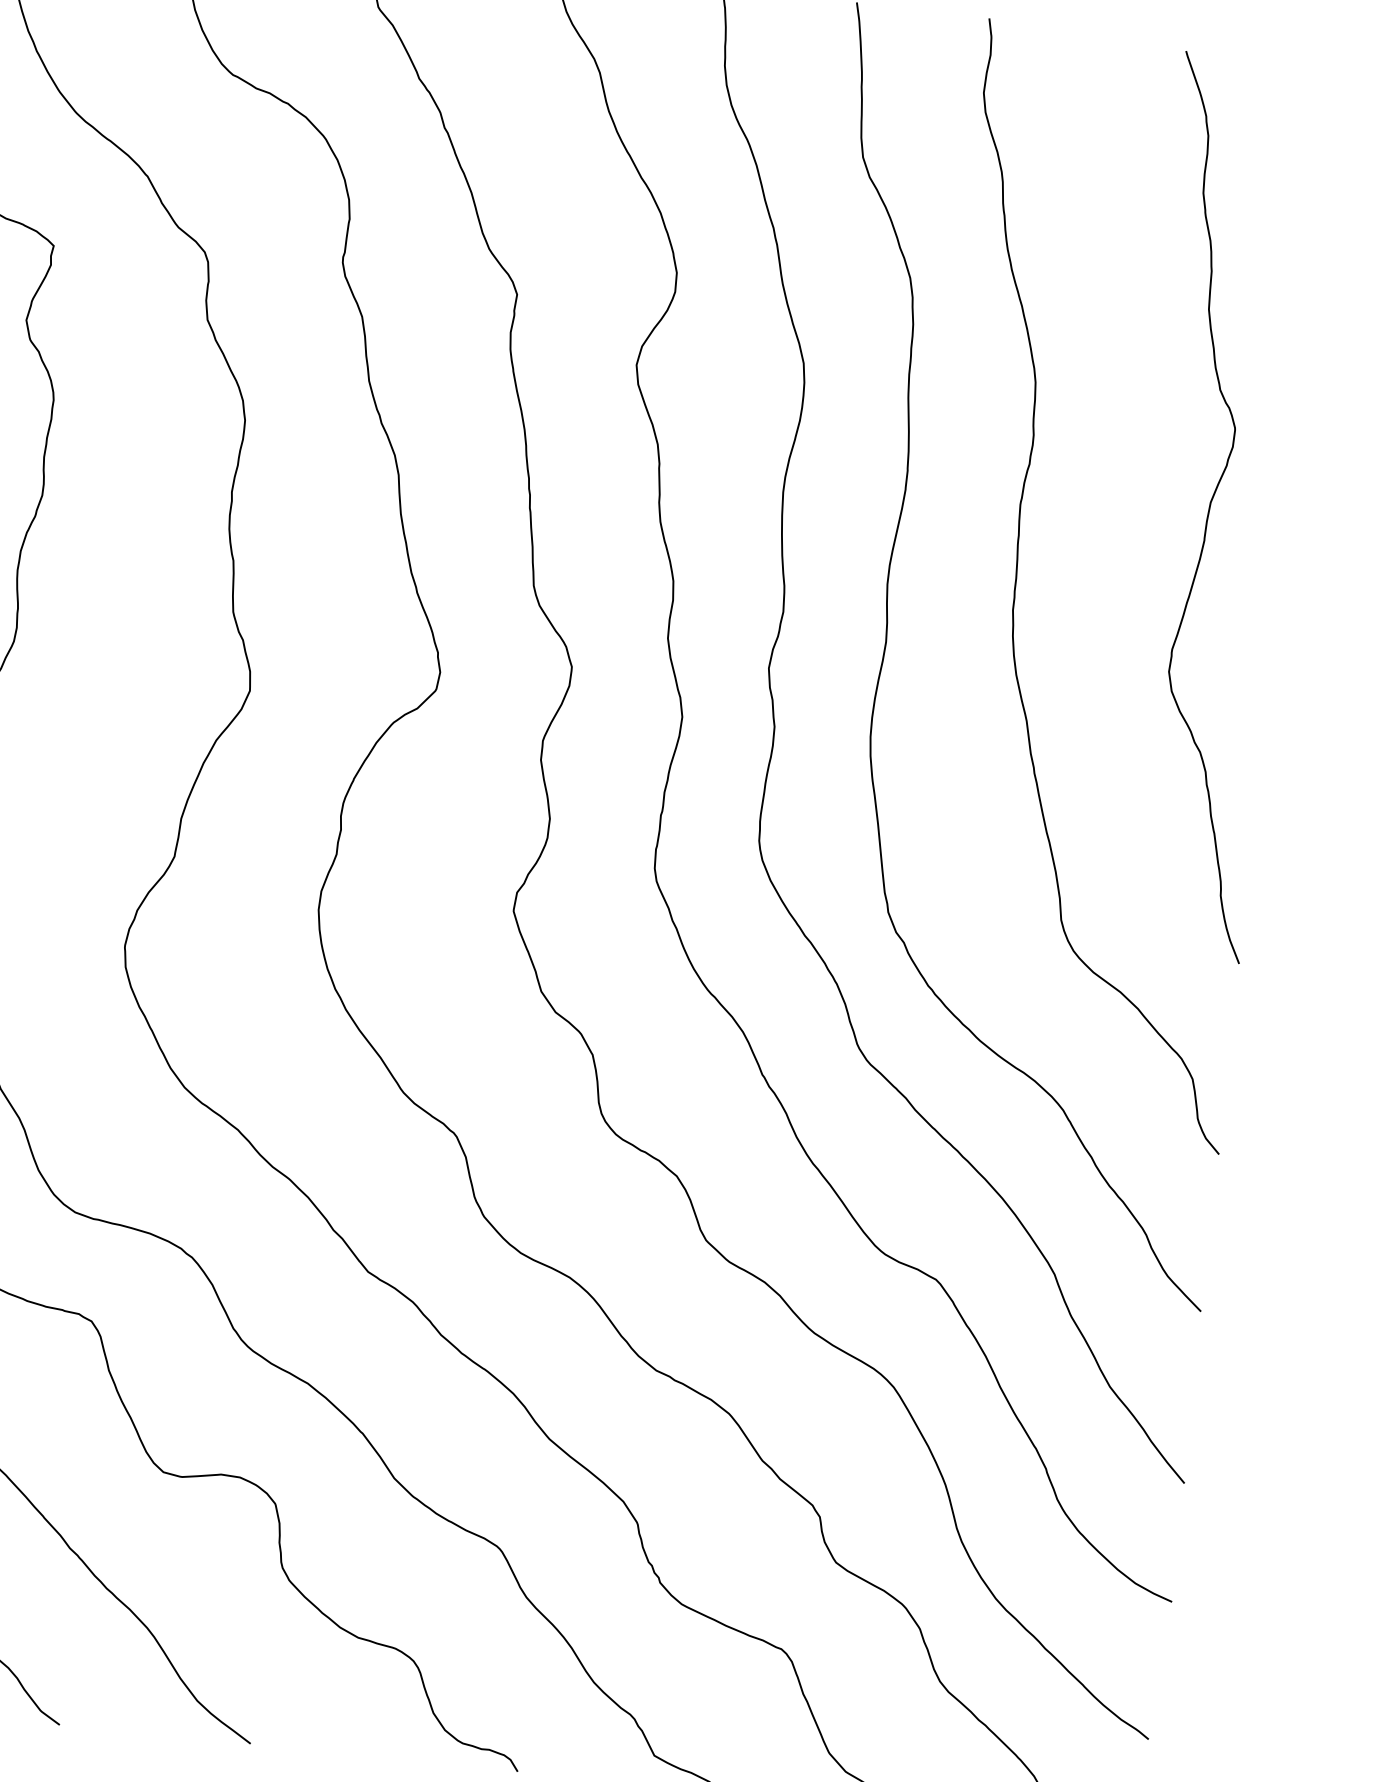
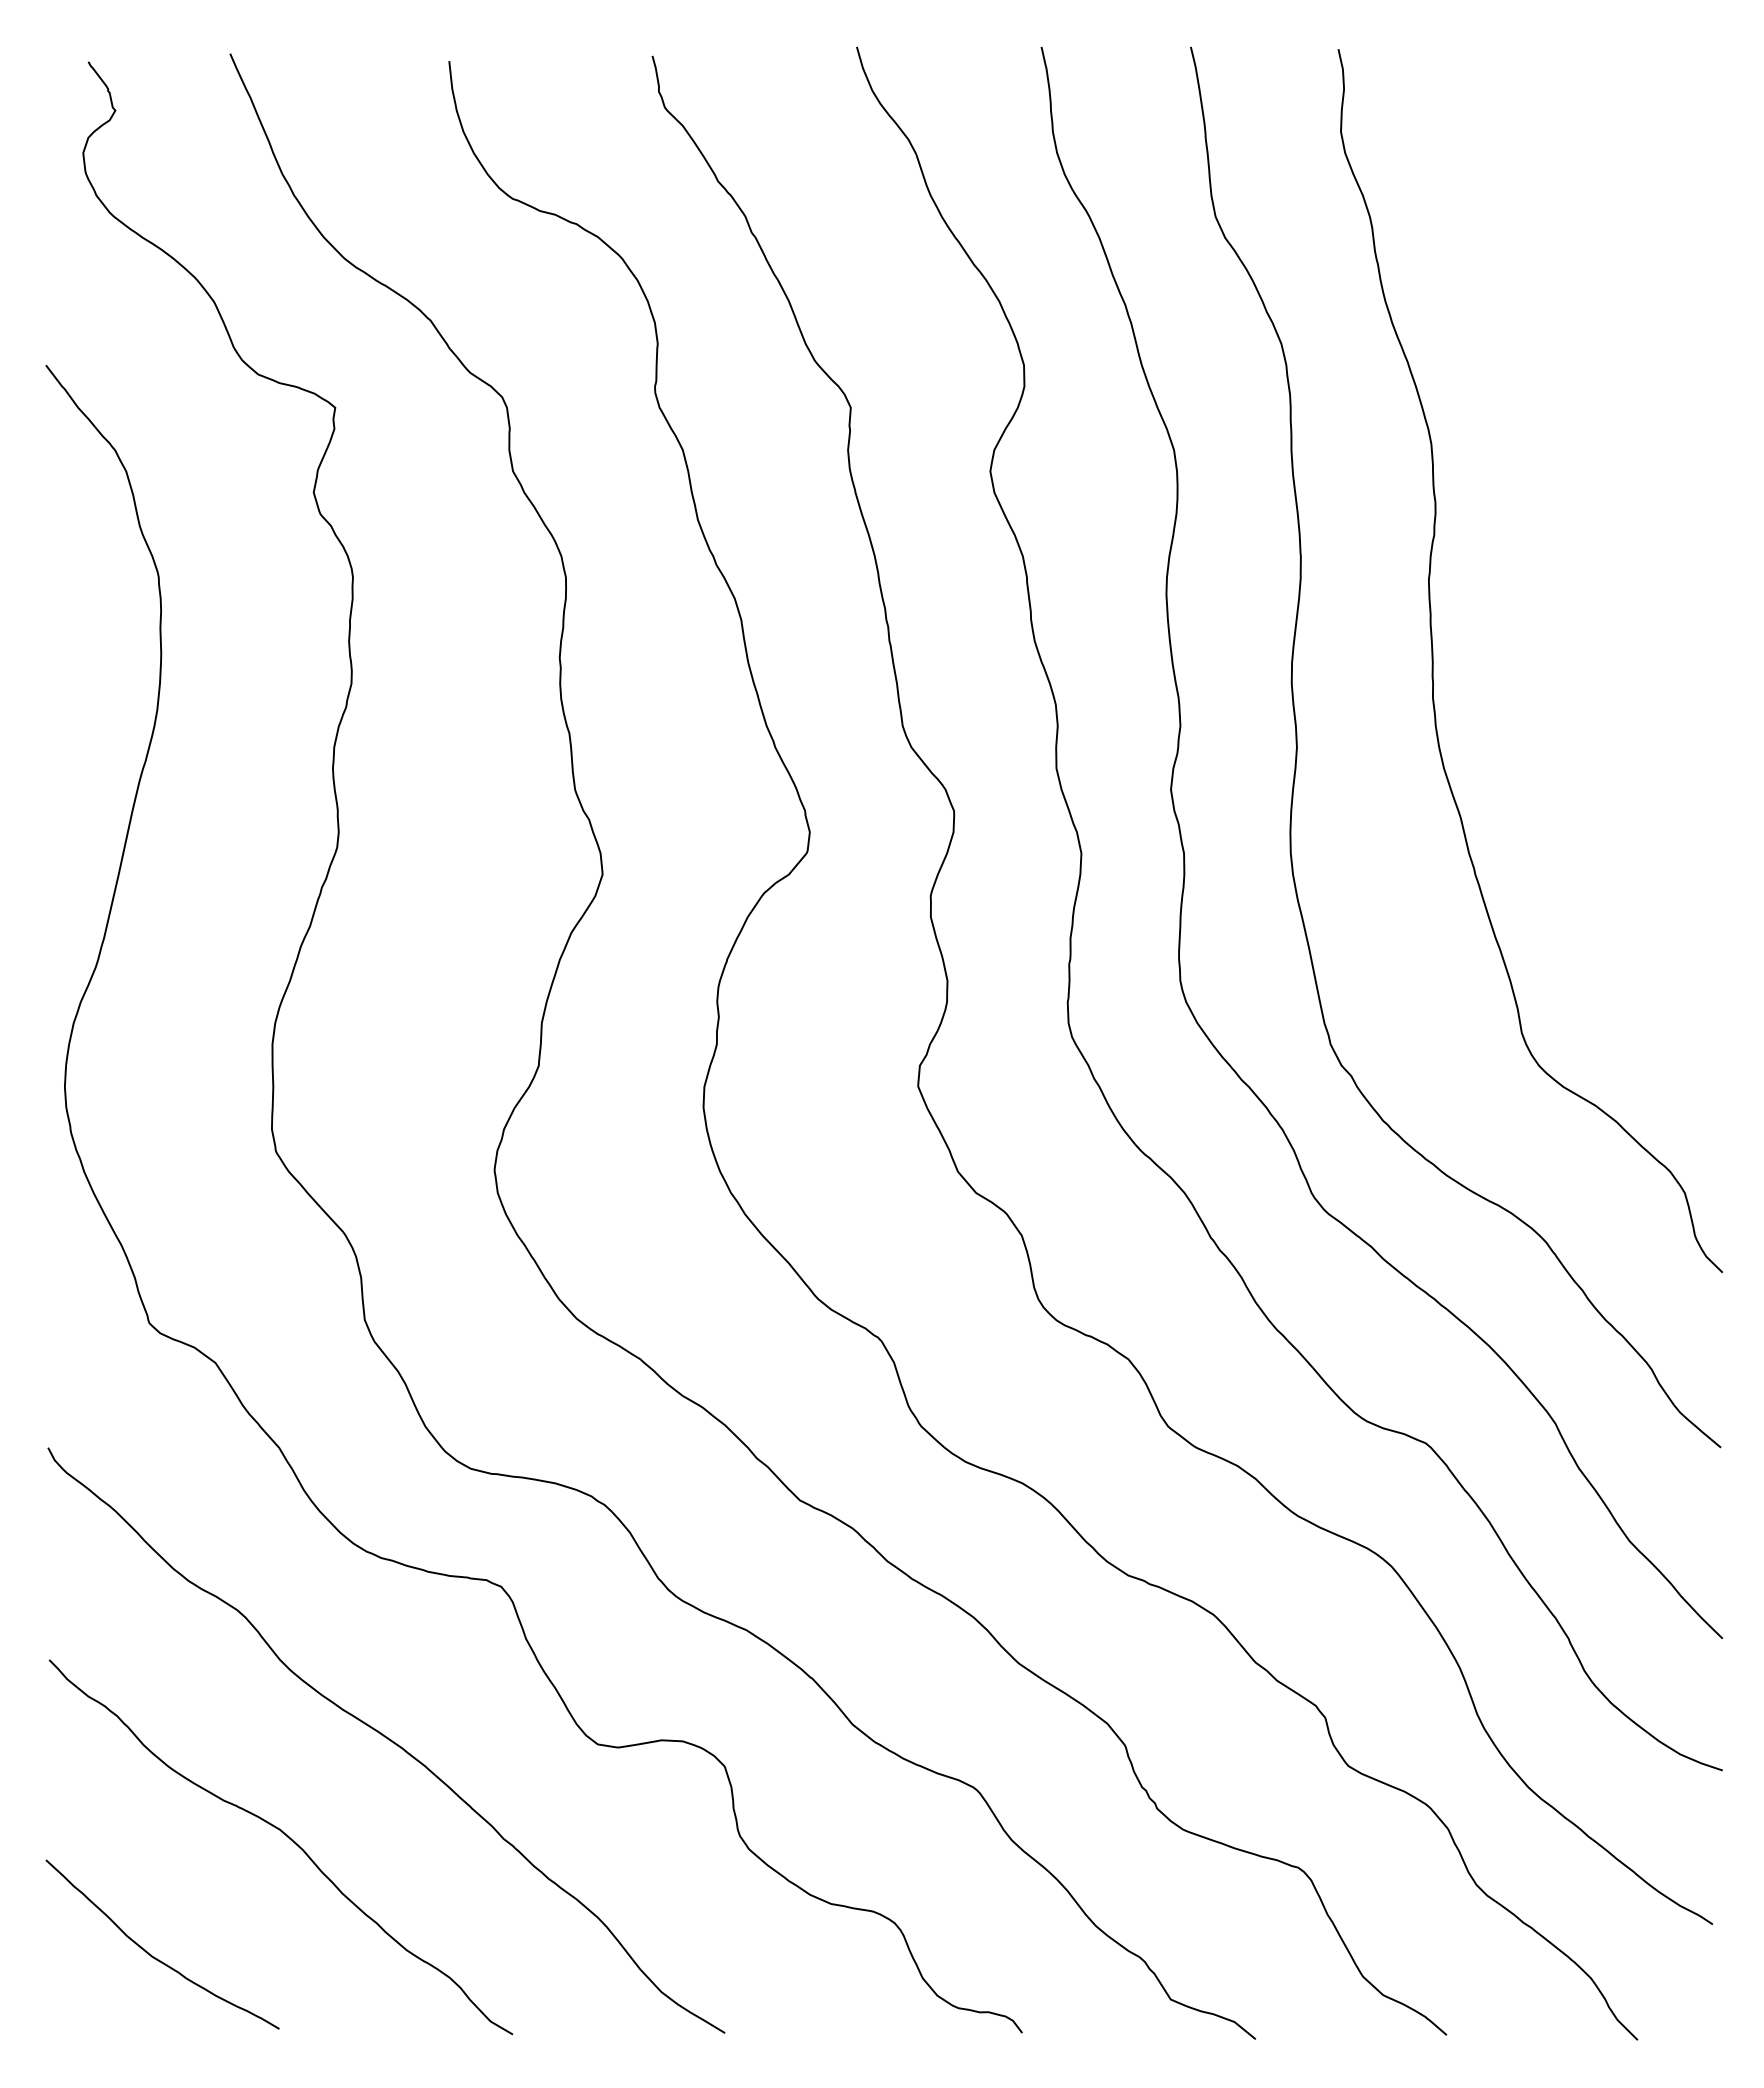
curve: (1210, 507) -> (1638, 561), removed

